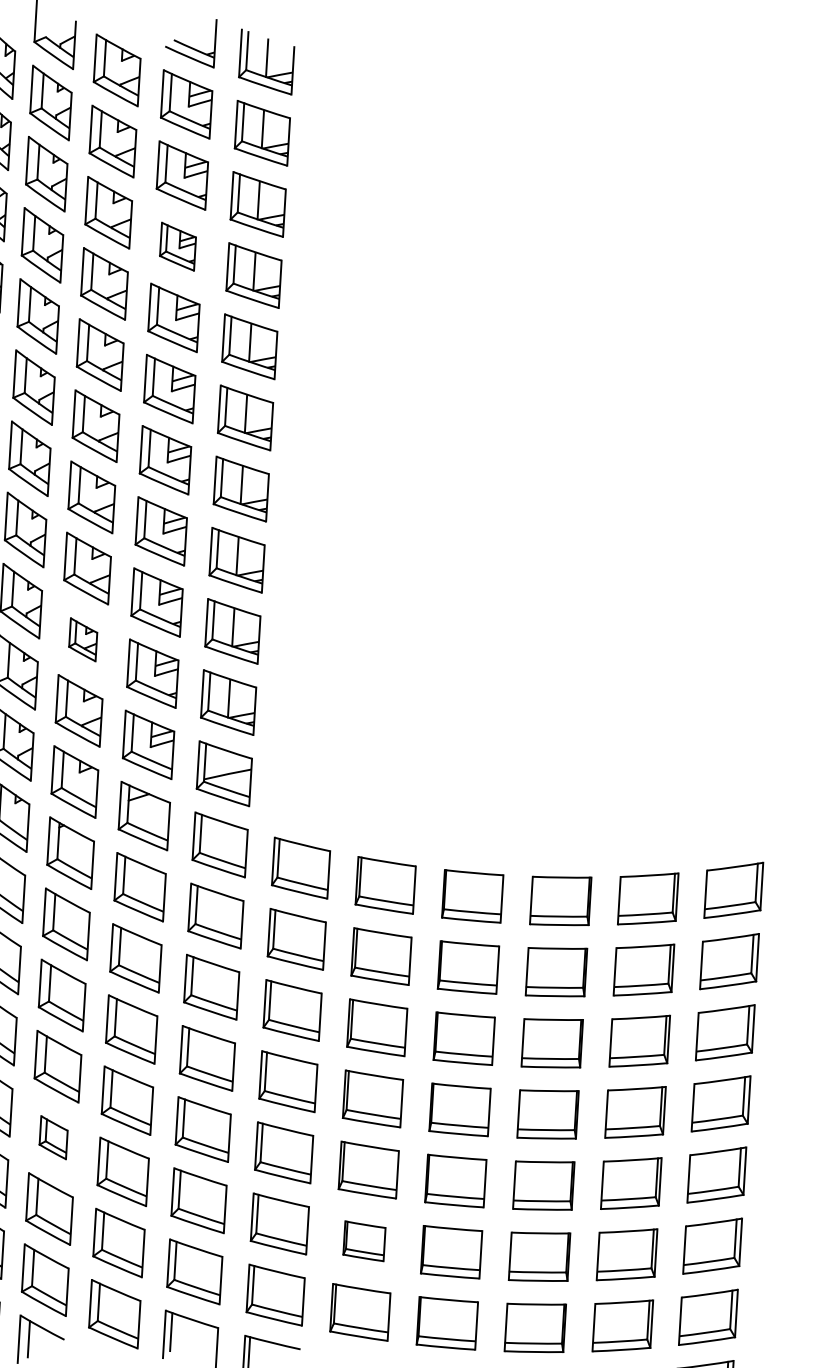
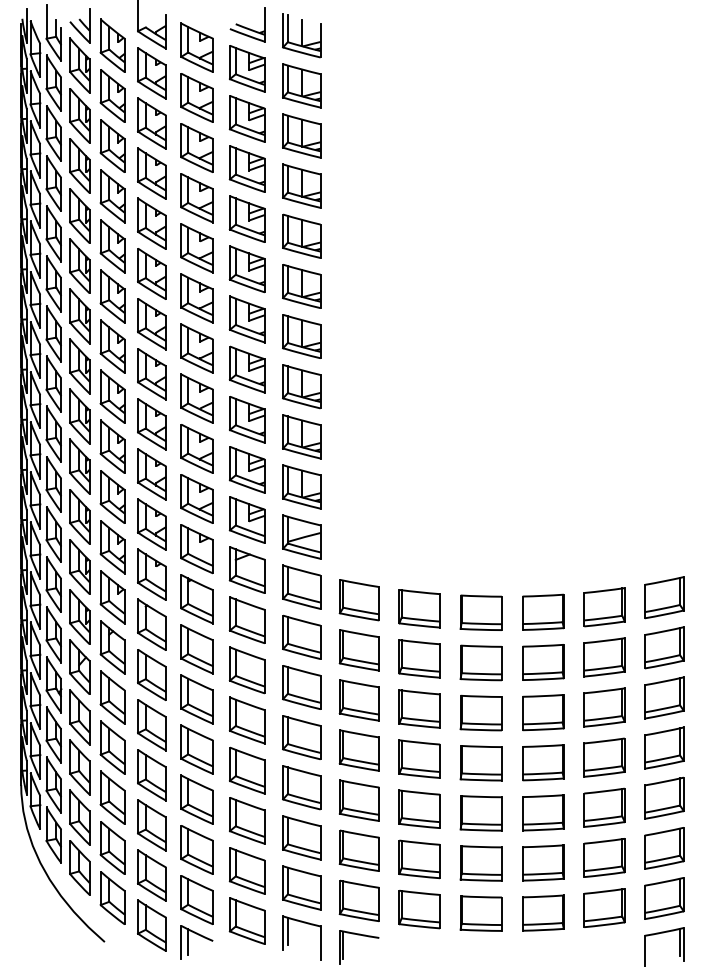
part: (176, 245) -> (246, 168), size x1.43
part: (82, 639) -> (196, 448), size x1.67
part: (52, 1137) -> (196, 799), size x1.67
part: (364, 1241) -> (419, 859), size x1.43

